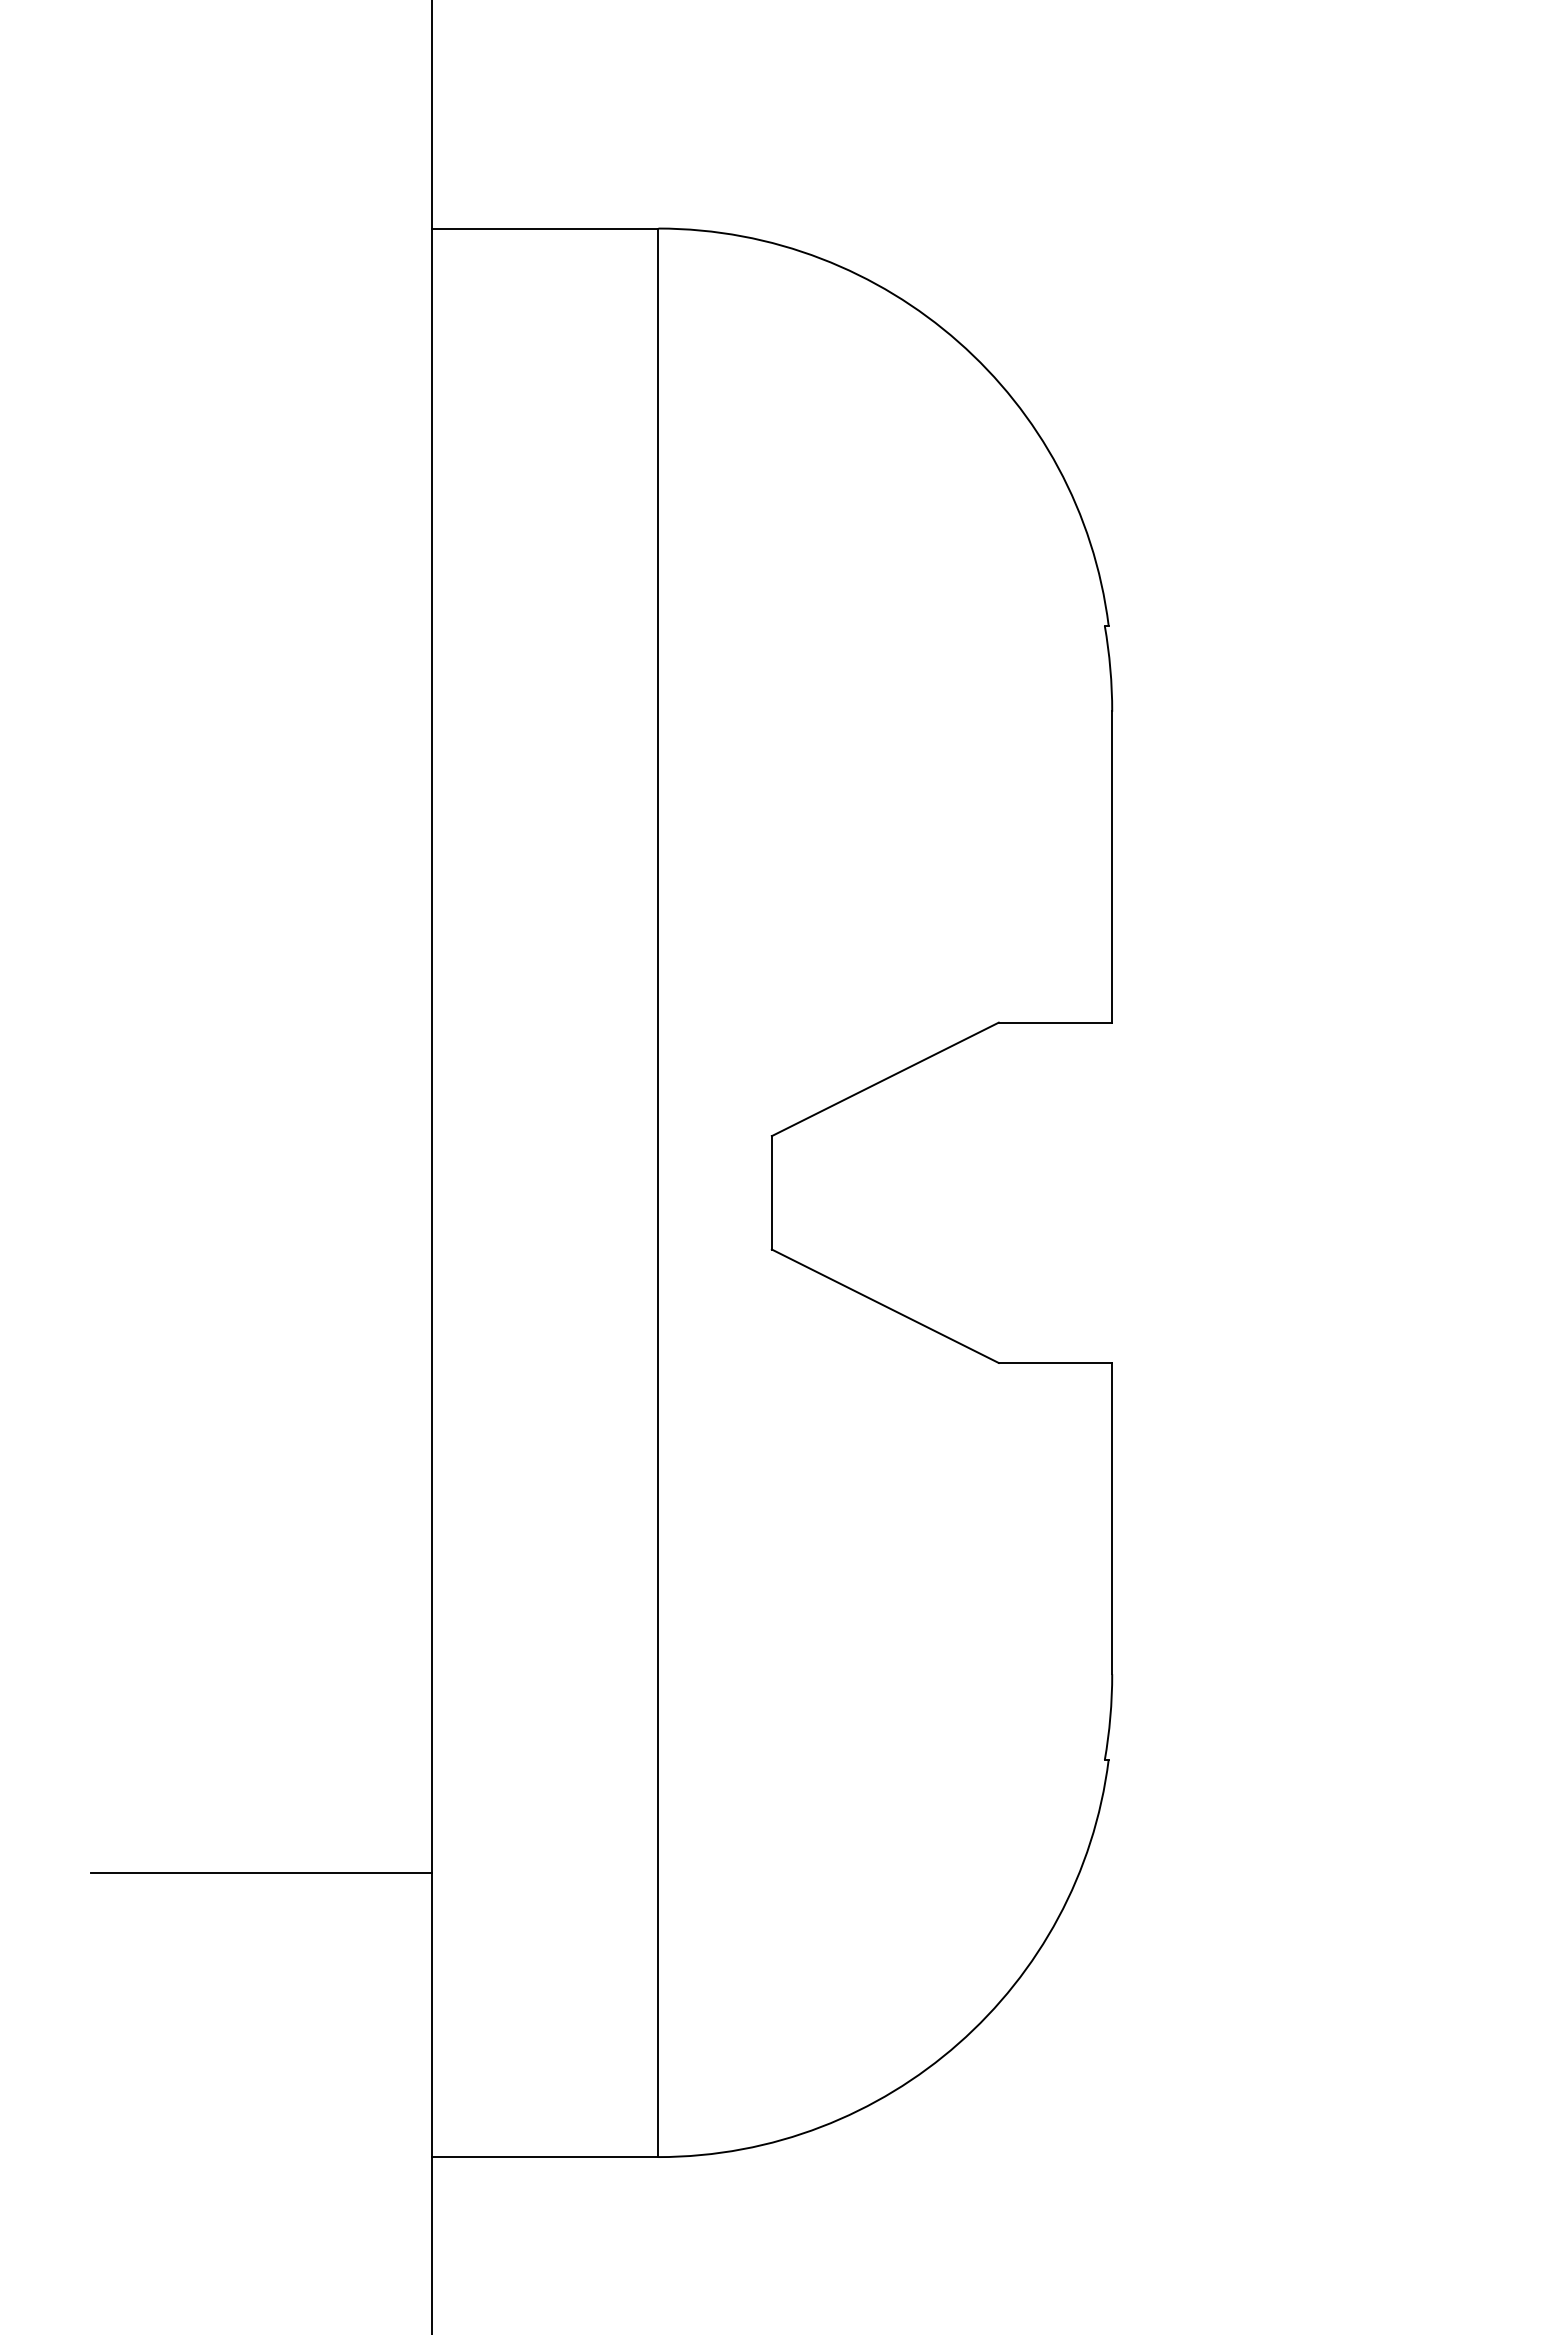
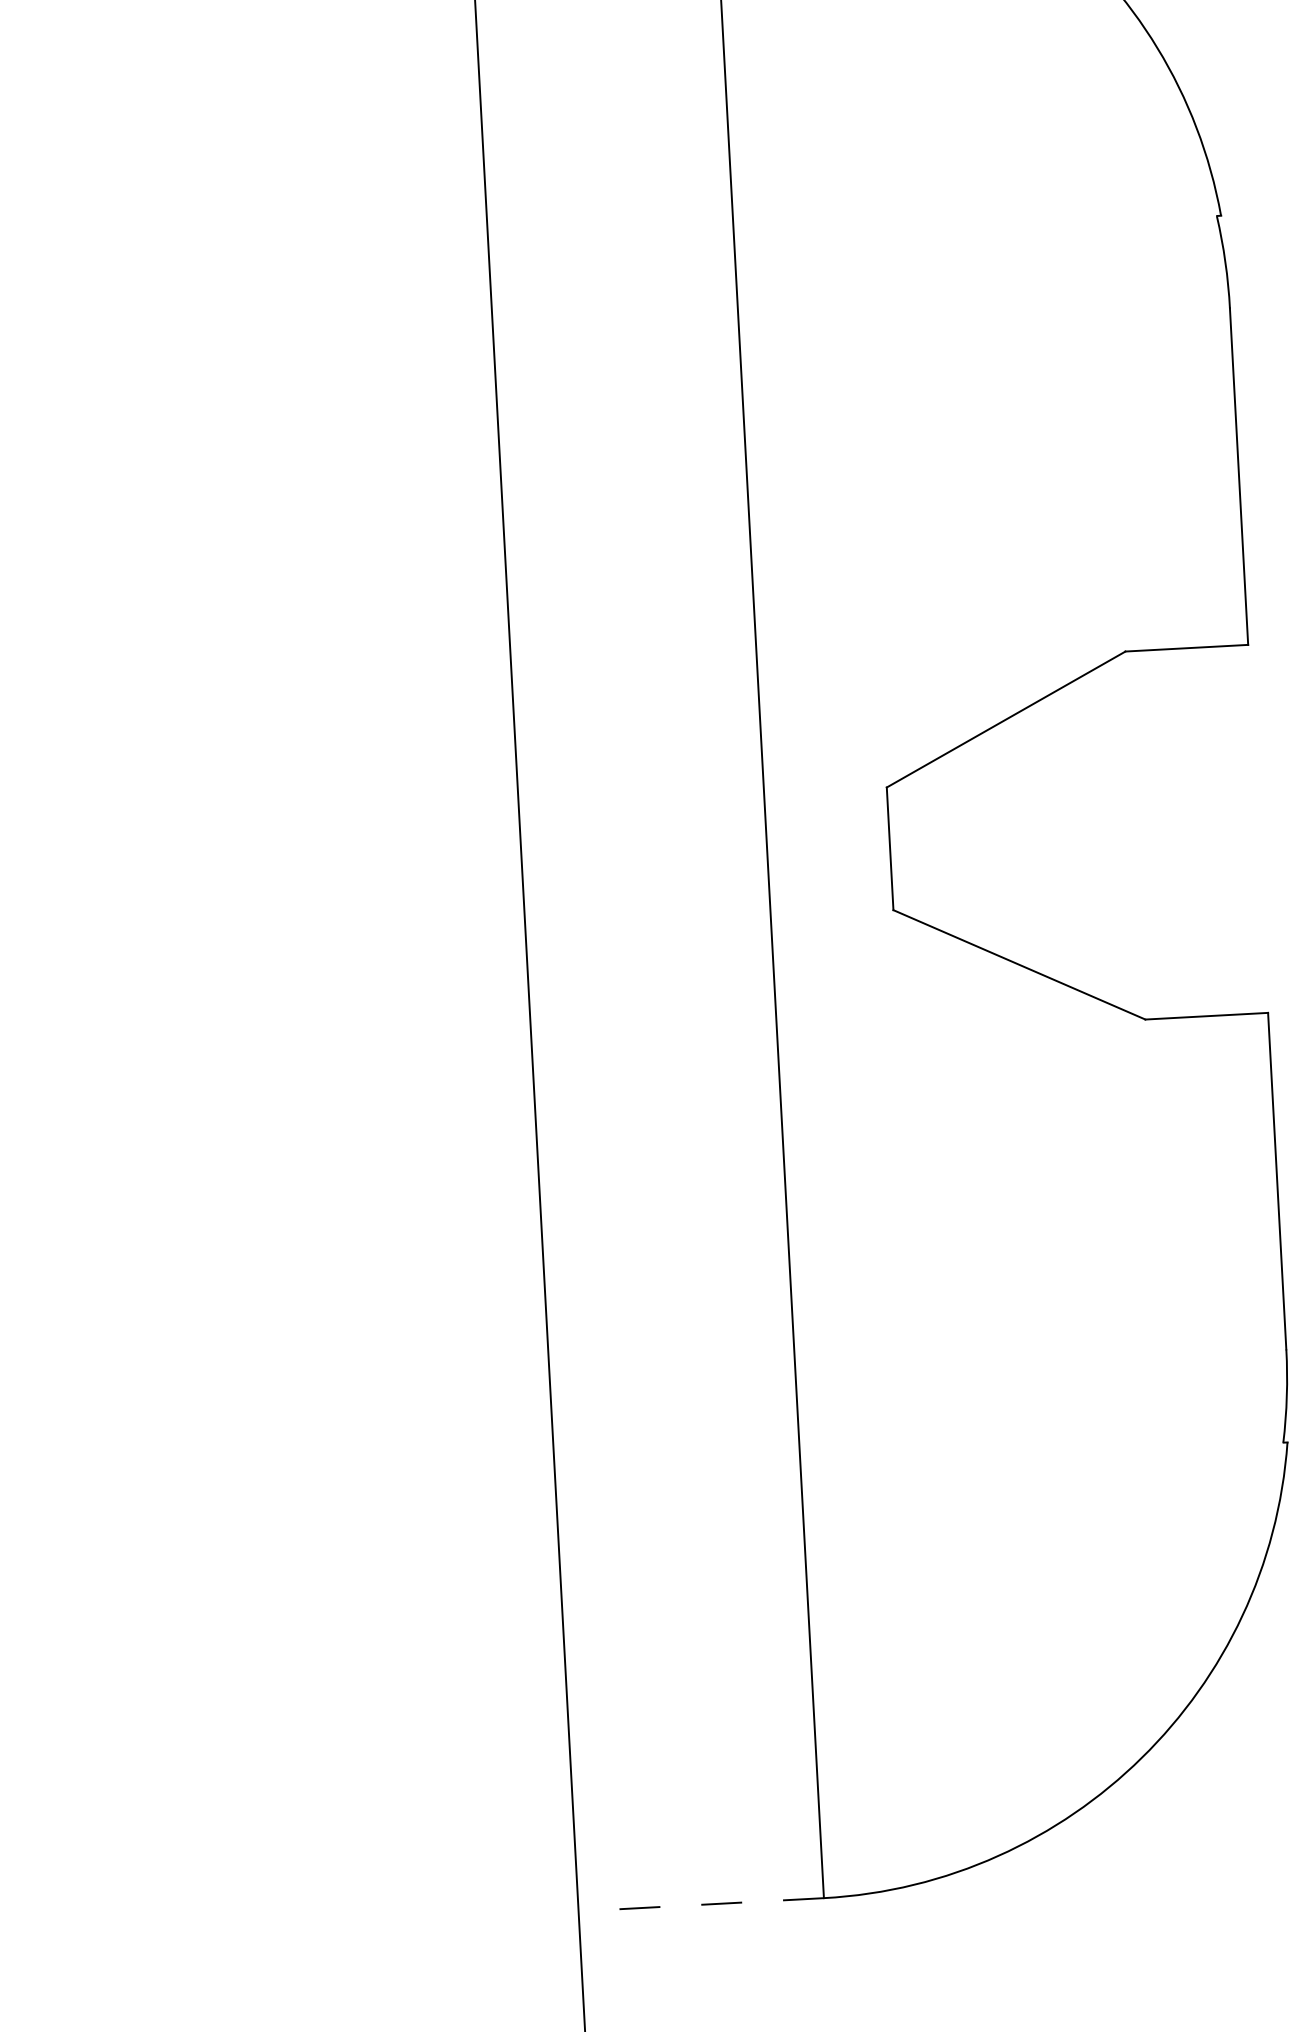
line: (261, 1873) -> (378, 1614), removed
line: (544, 2157) -> (700, 1905), solid -> dashed

